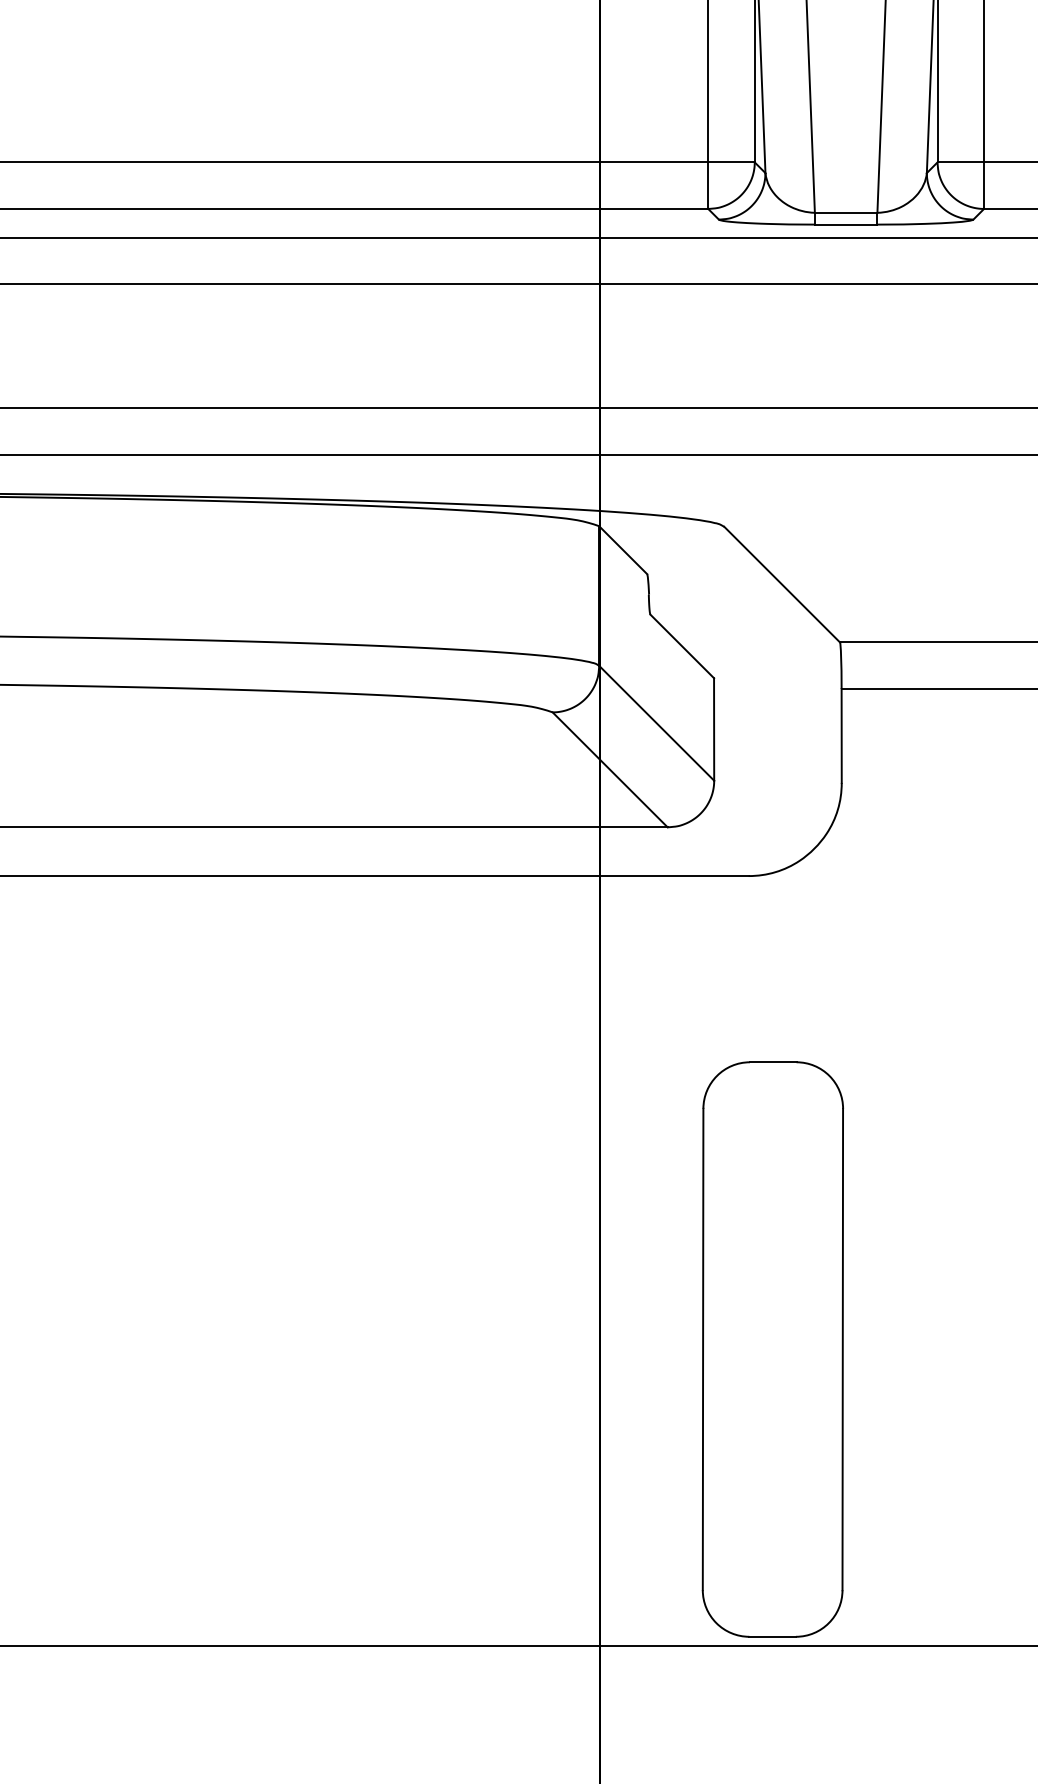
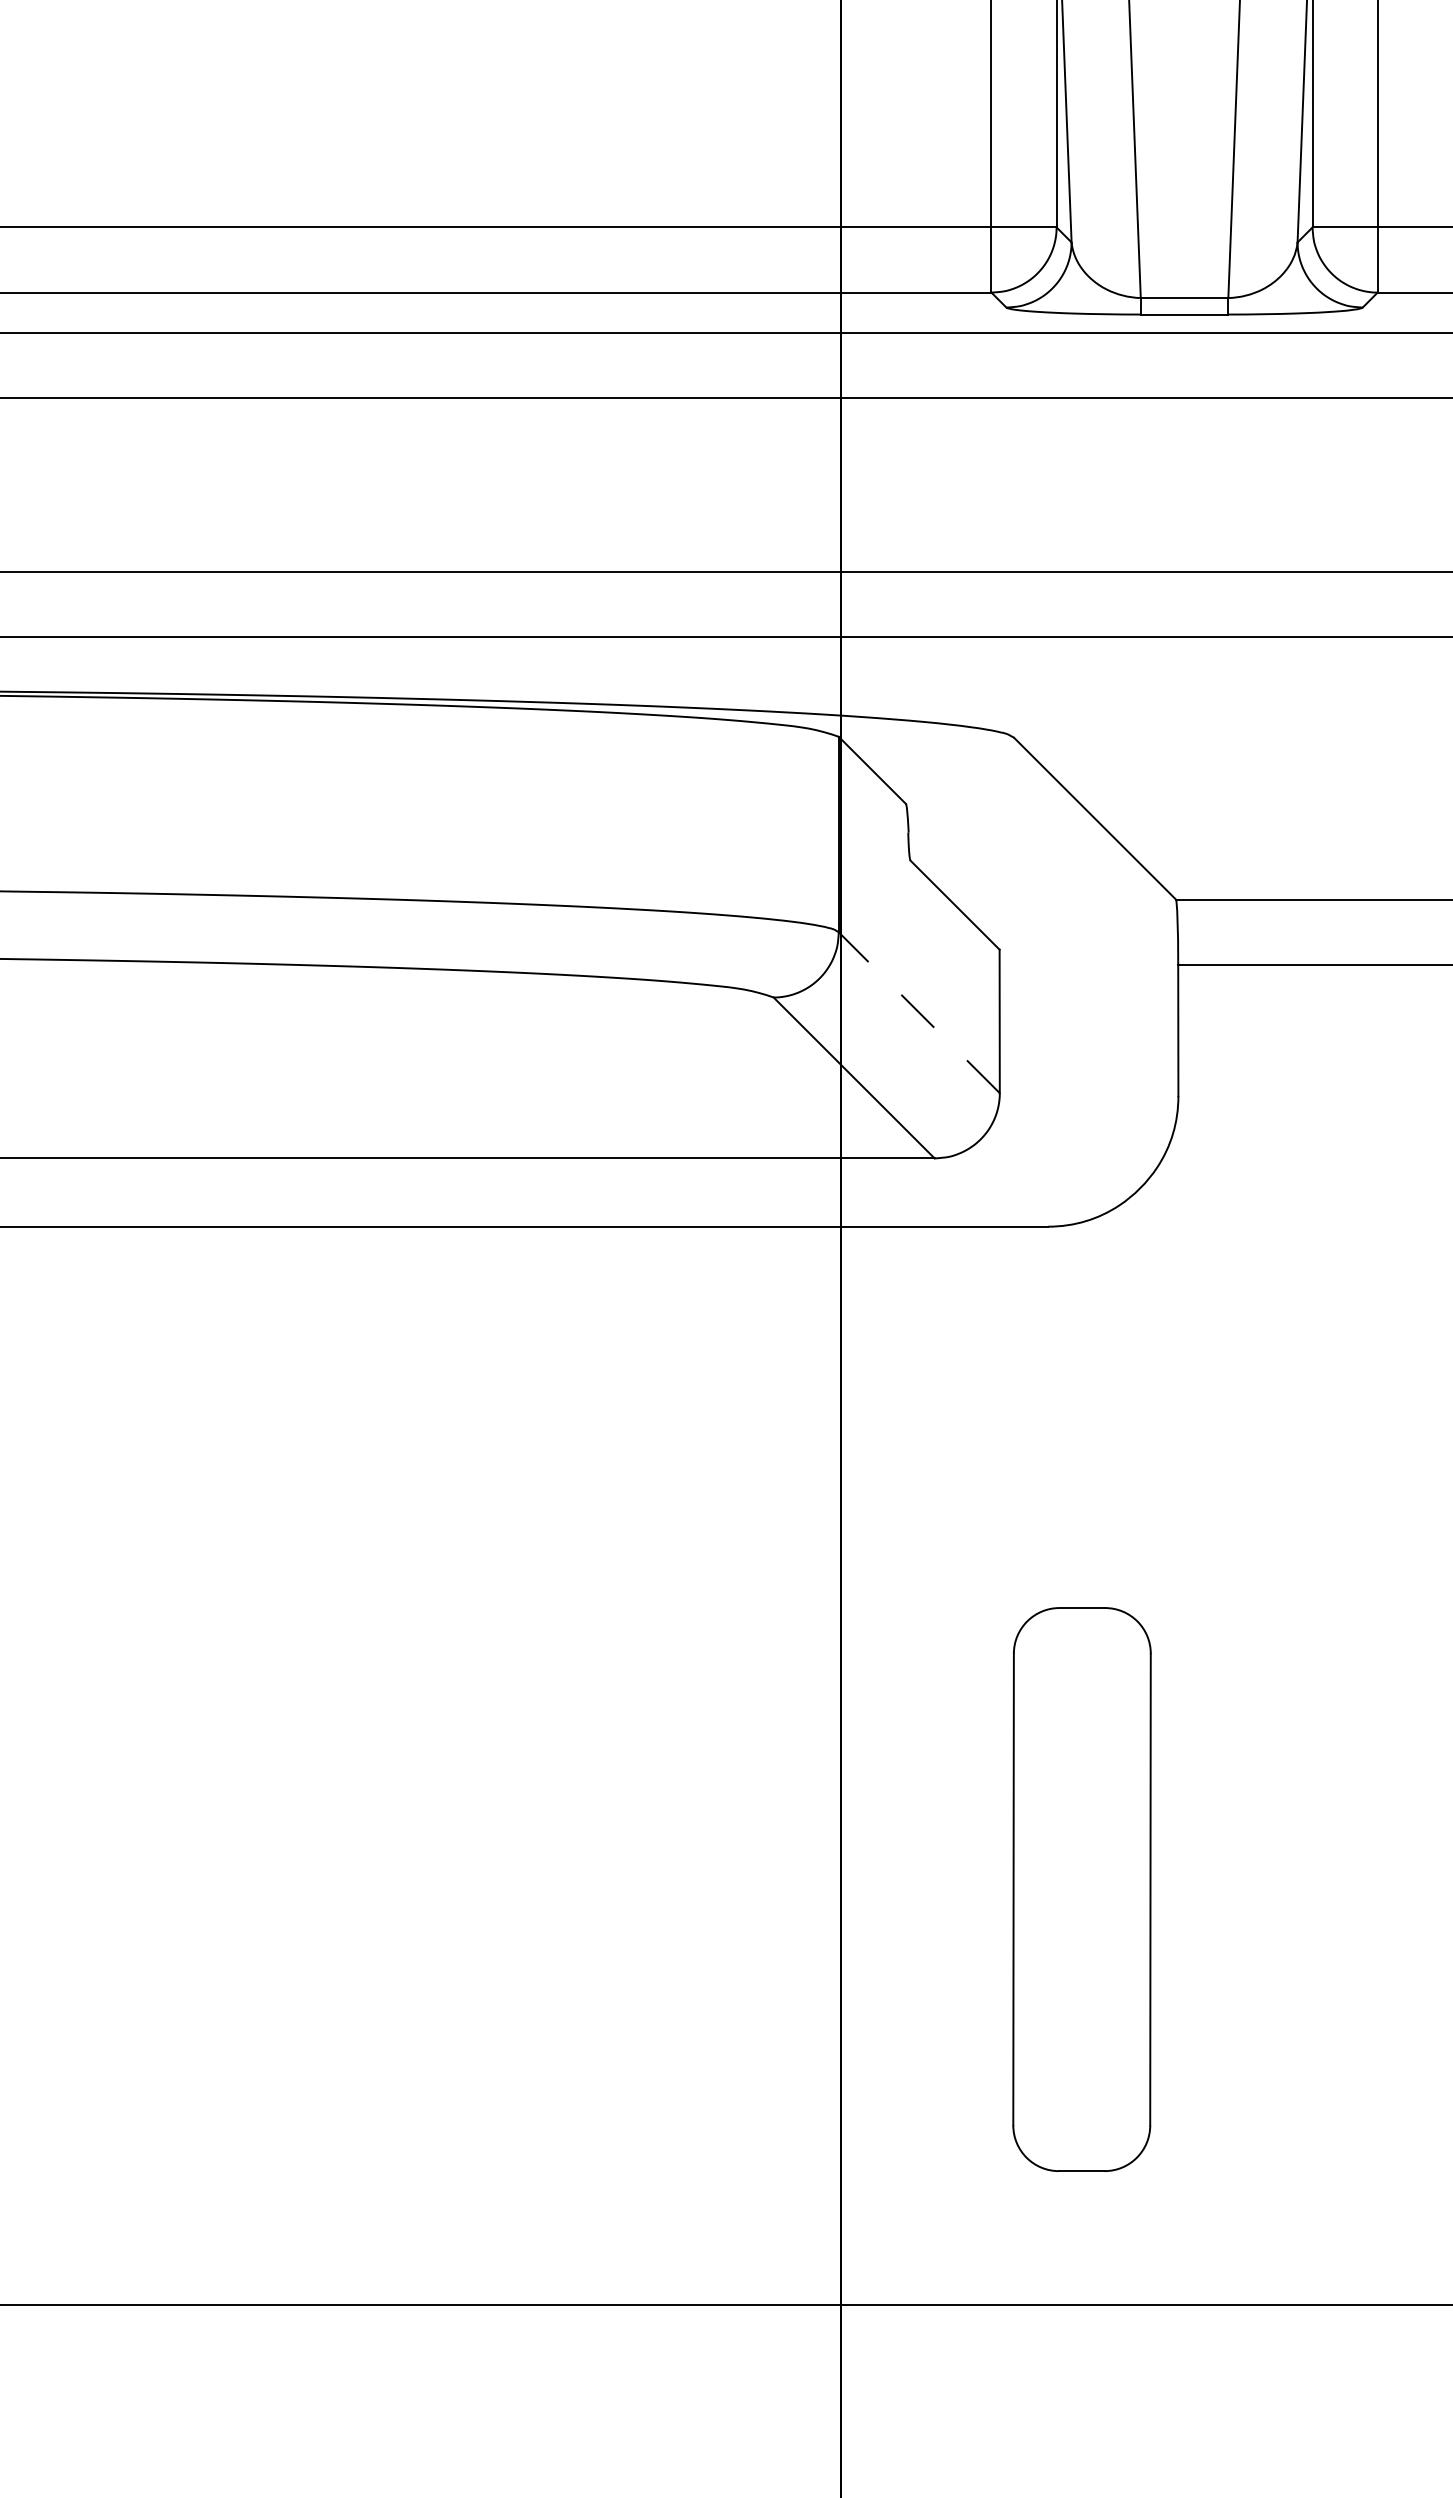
line: (656, 723) -> (919, 1012), solid -> dashed
part: (772, 1349) -> (1081, 1889), size x0.7

